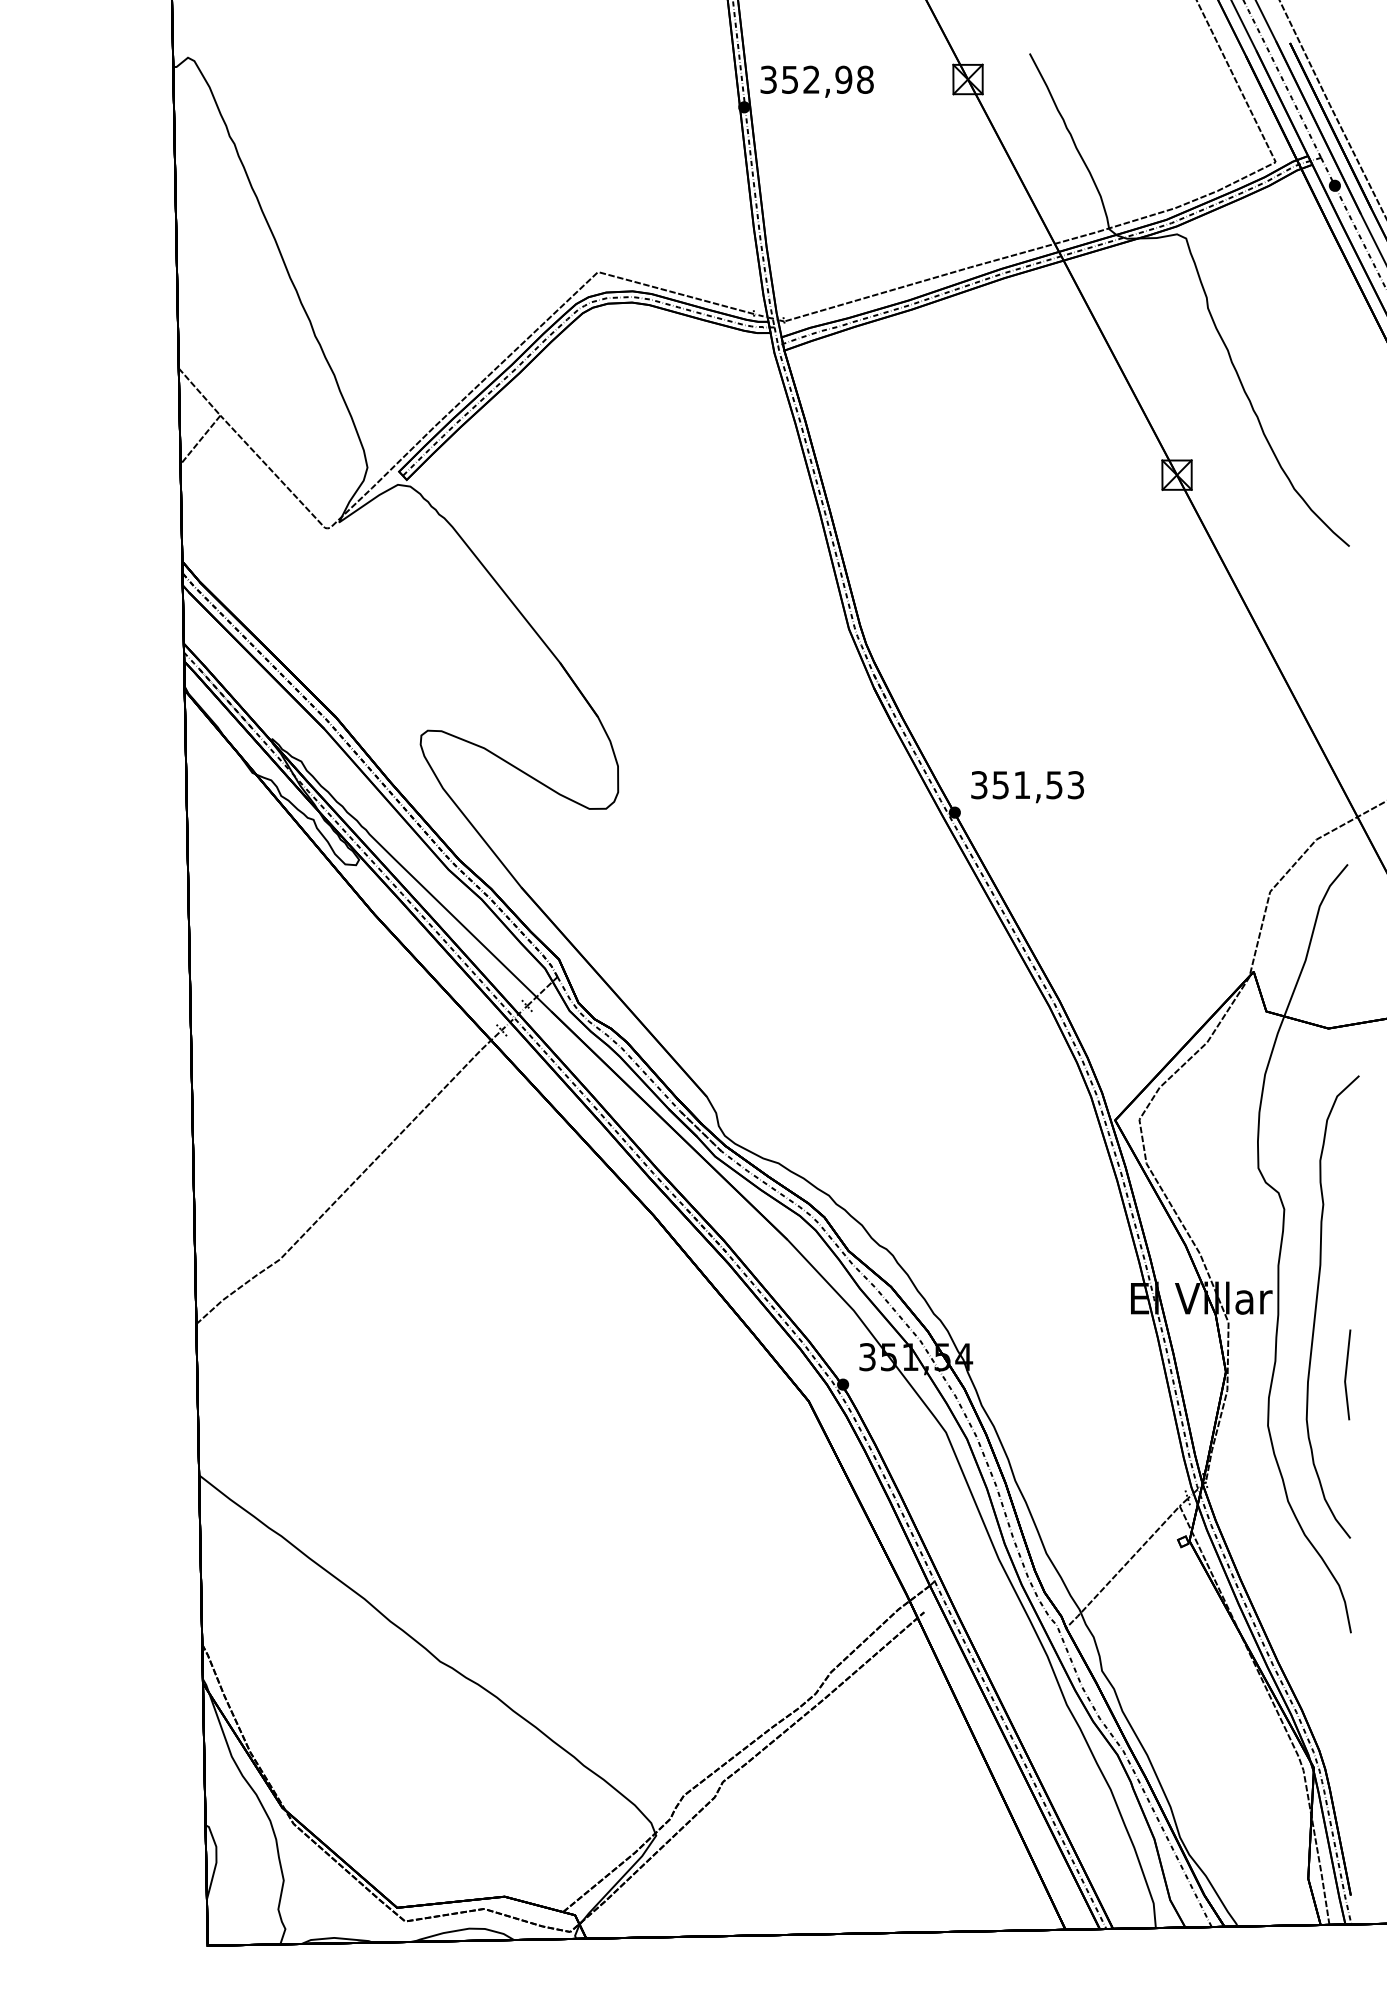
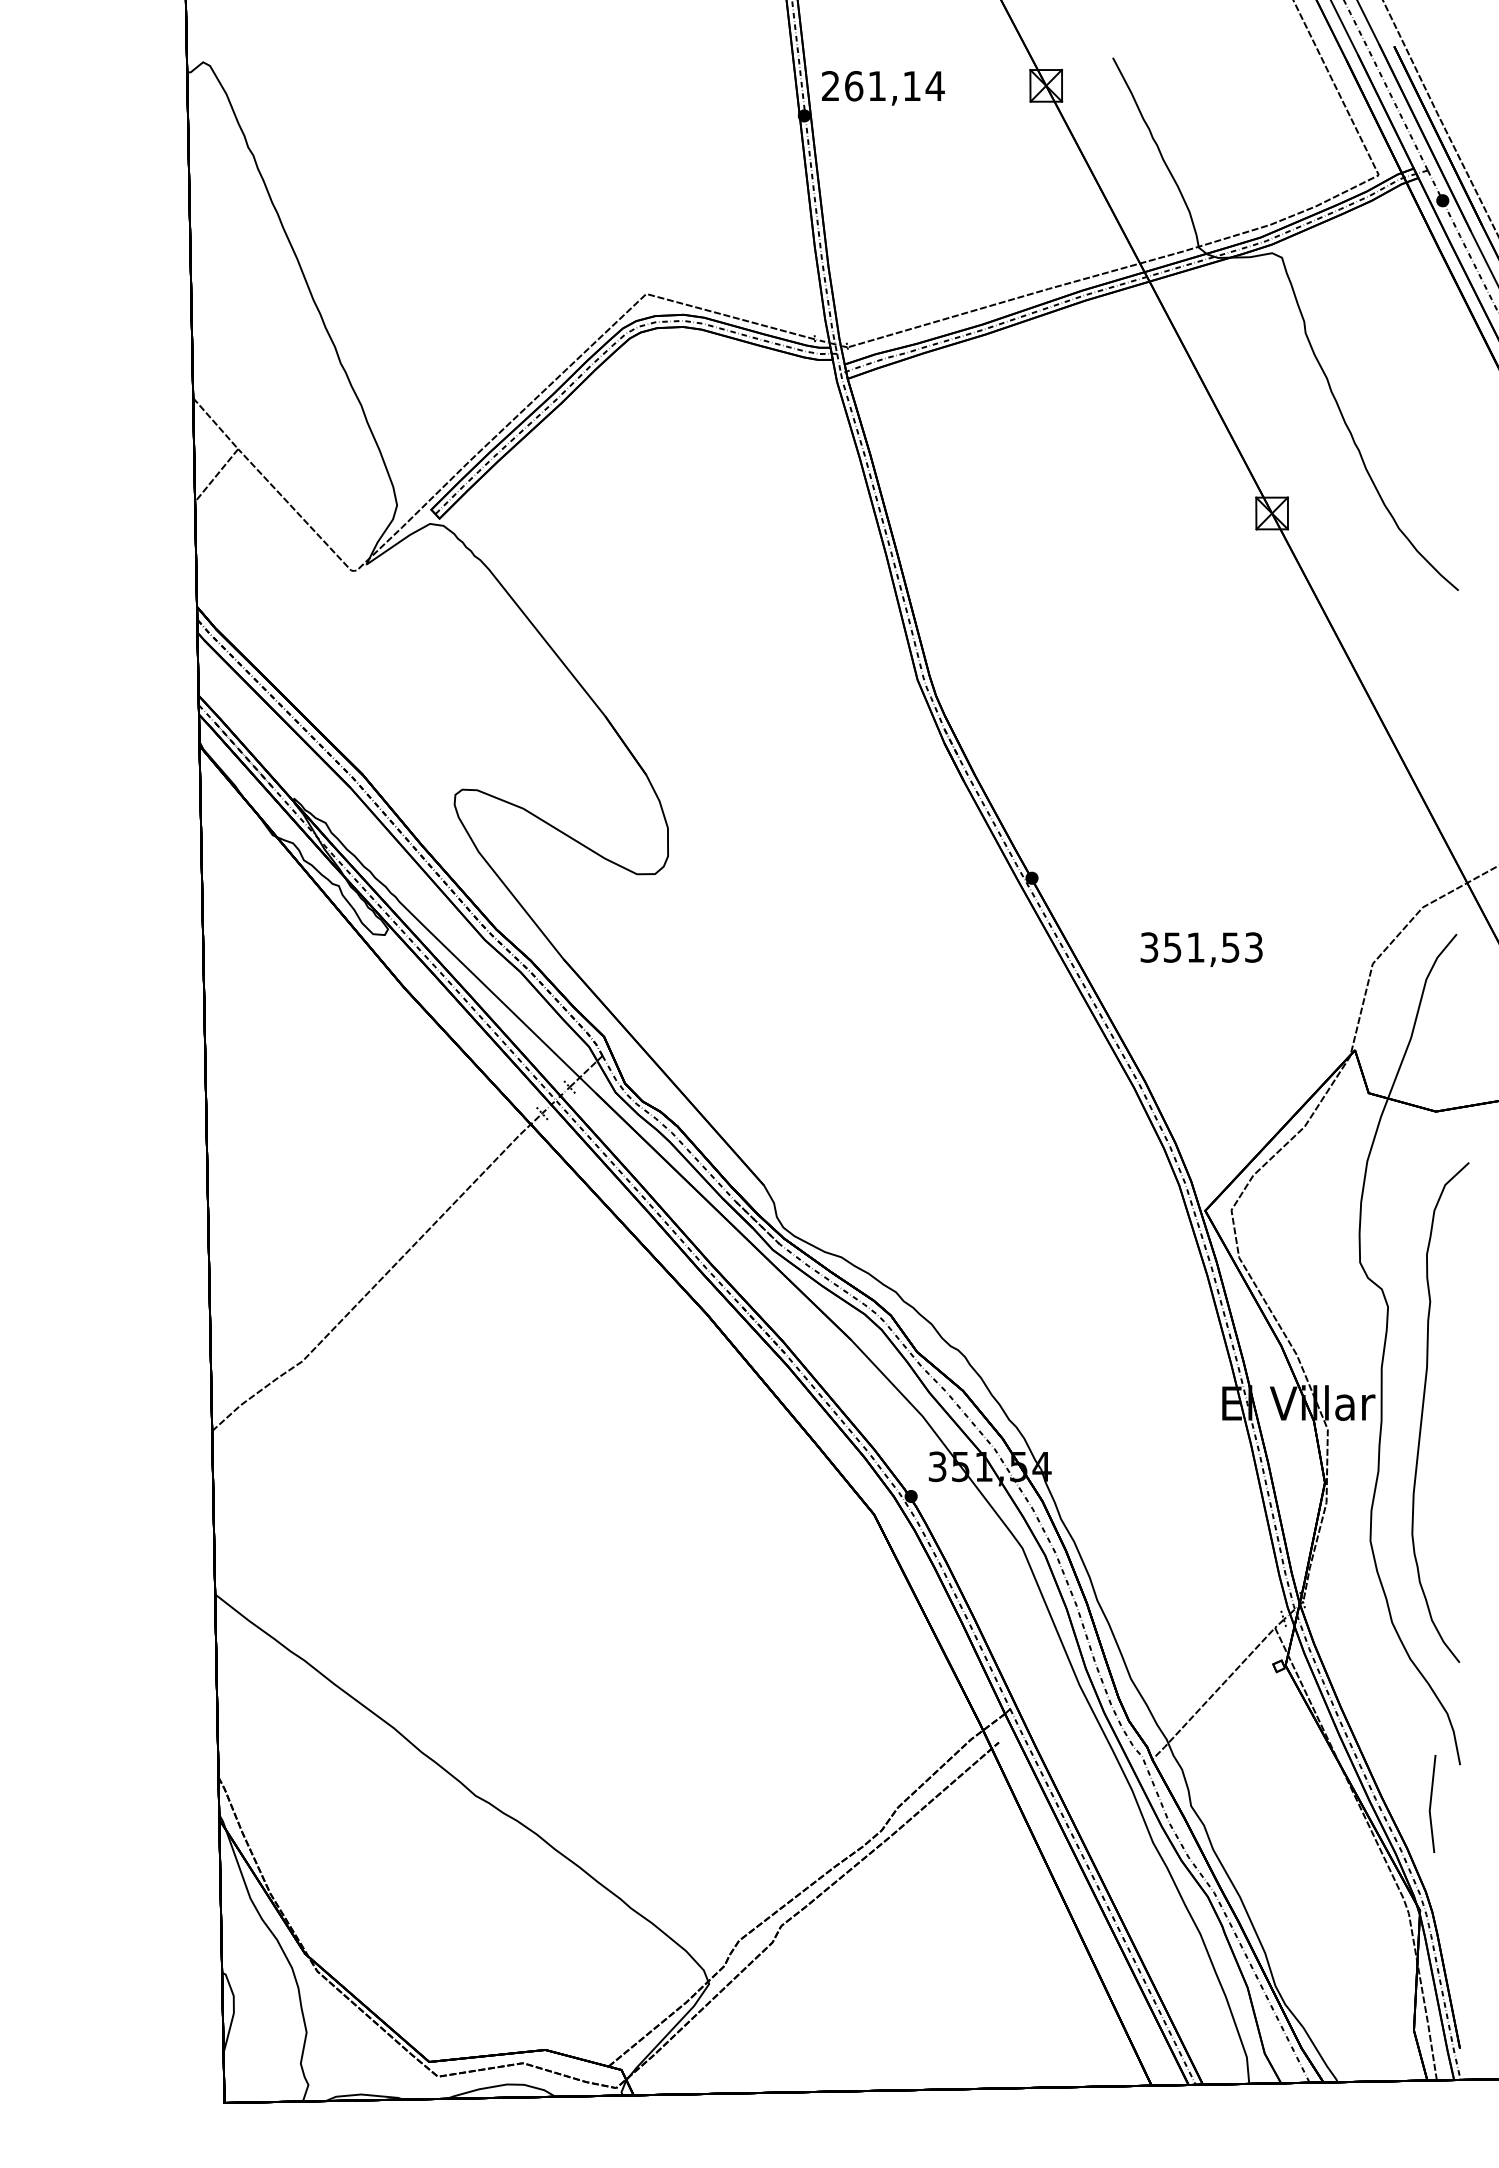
text: (817, 80) -> (883, 86), 352,98 -> 261,14
text: (1027, 786) -> (1201, 949), moved
line: (1346, 1374) -> (1431, 1803), moved

